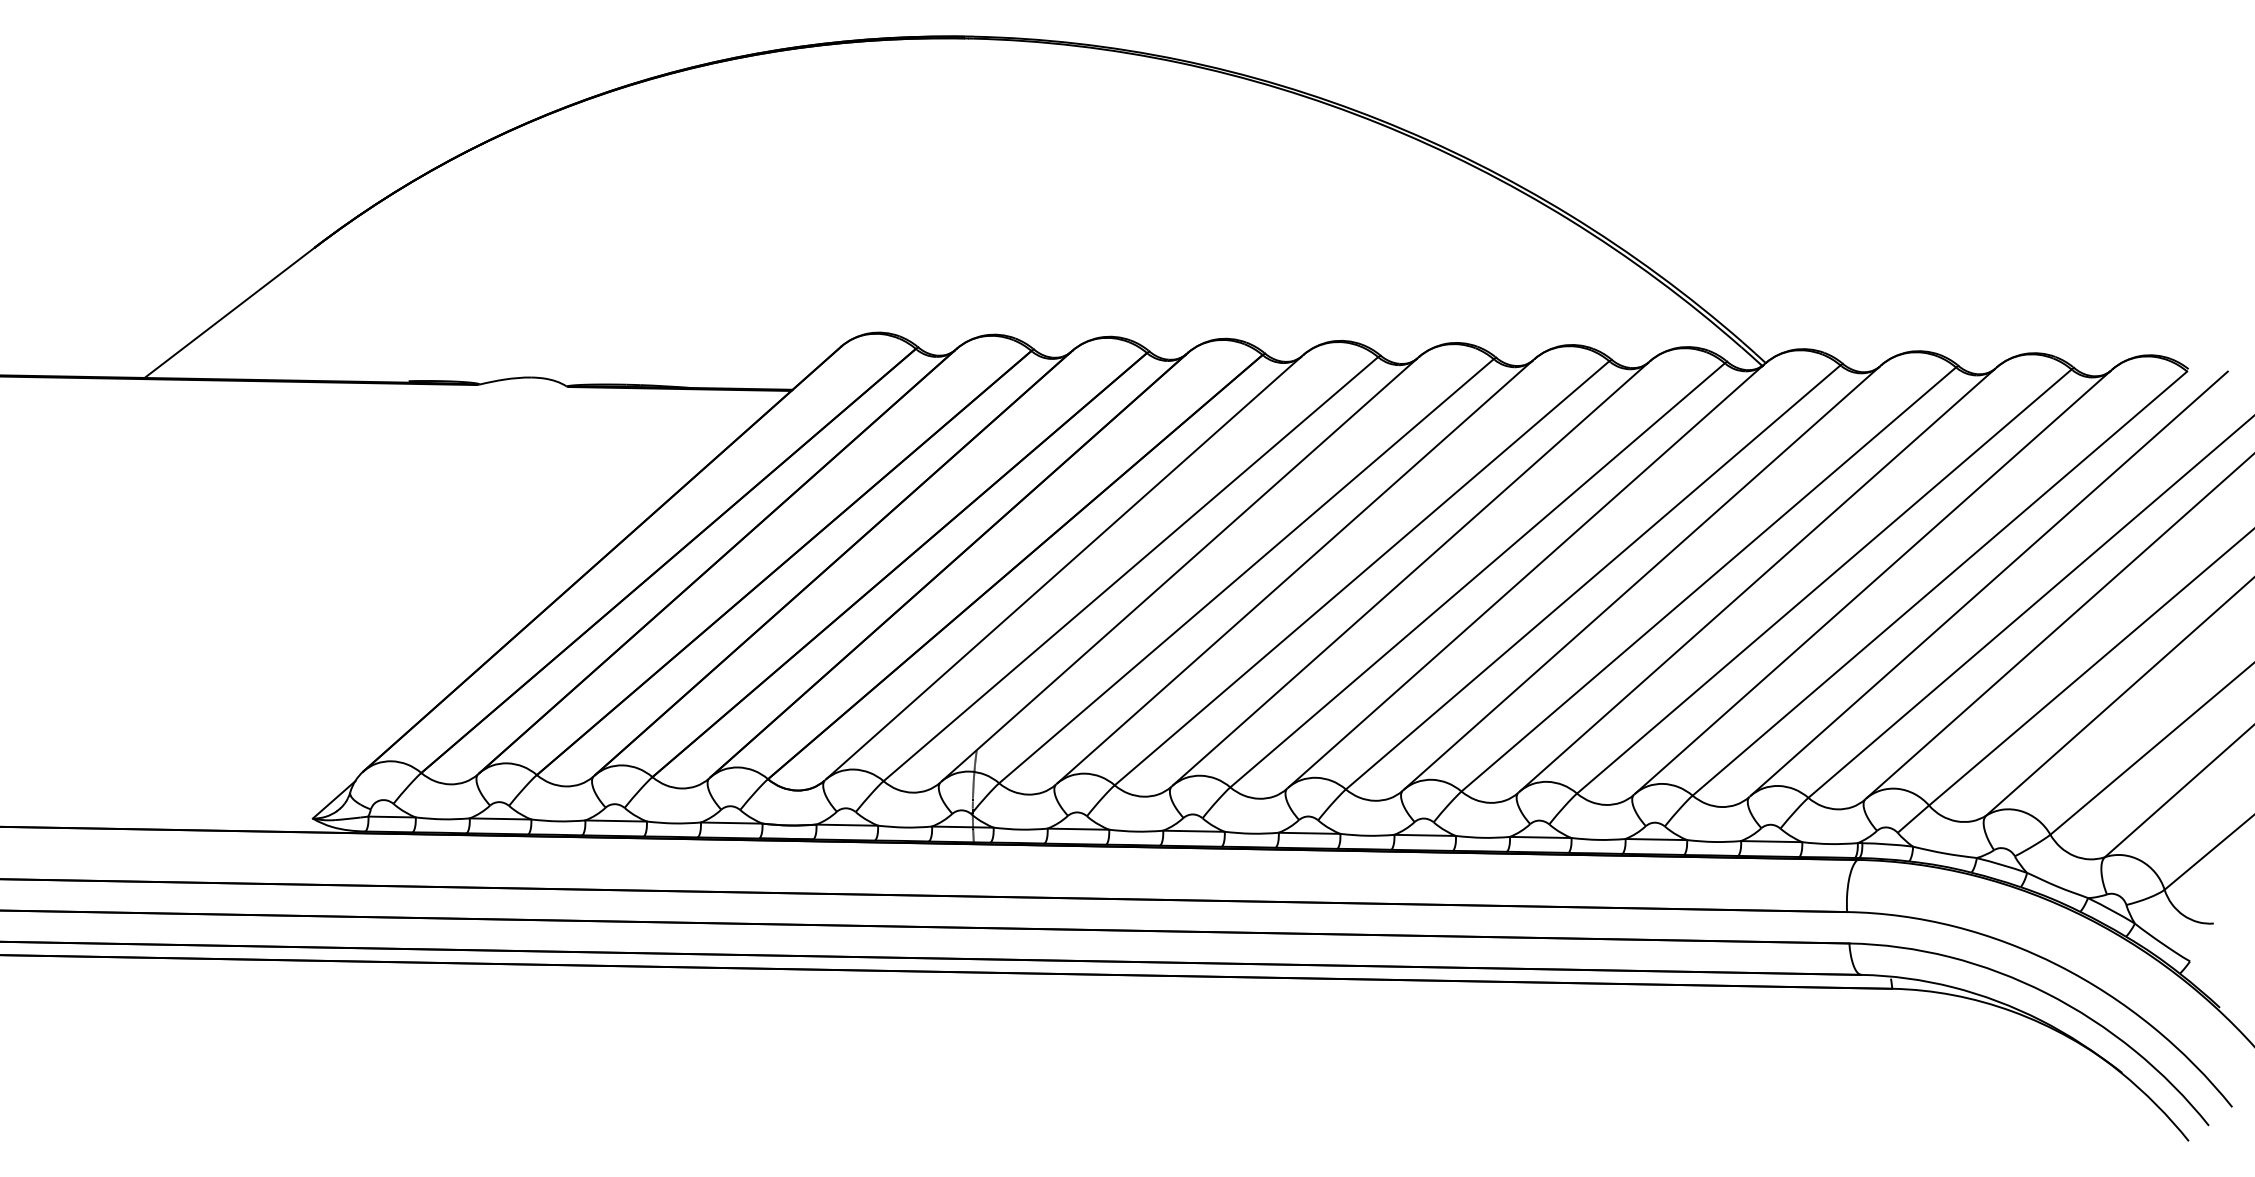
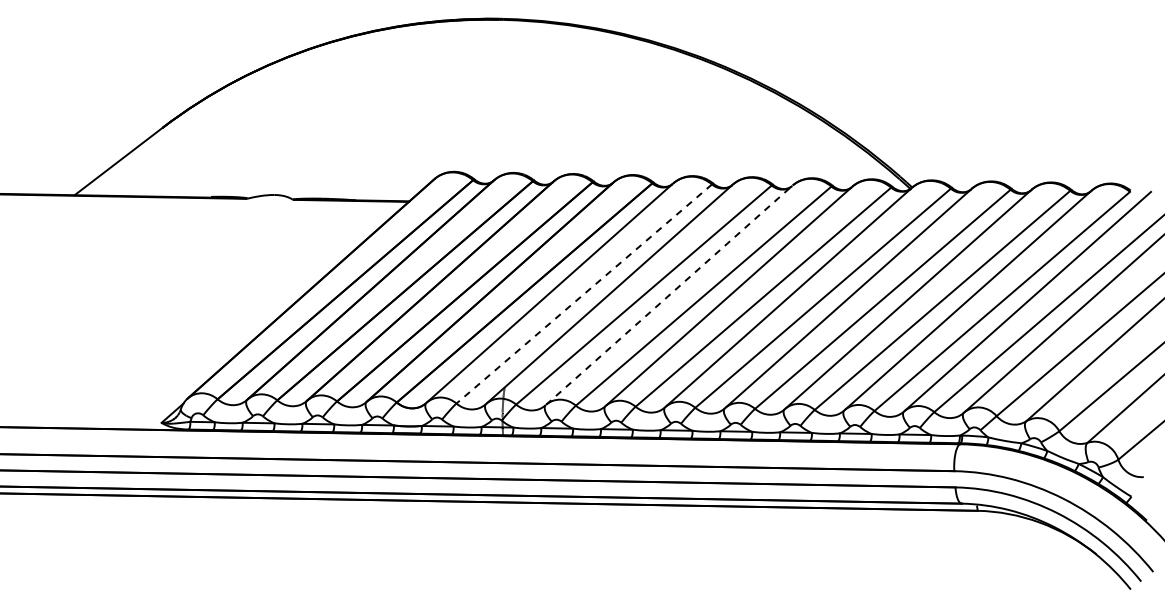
line: (1129, 570) -> (583, 294), solid -> dashed
line: (1295, 570) -> (669, 294), solid -> dashed

